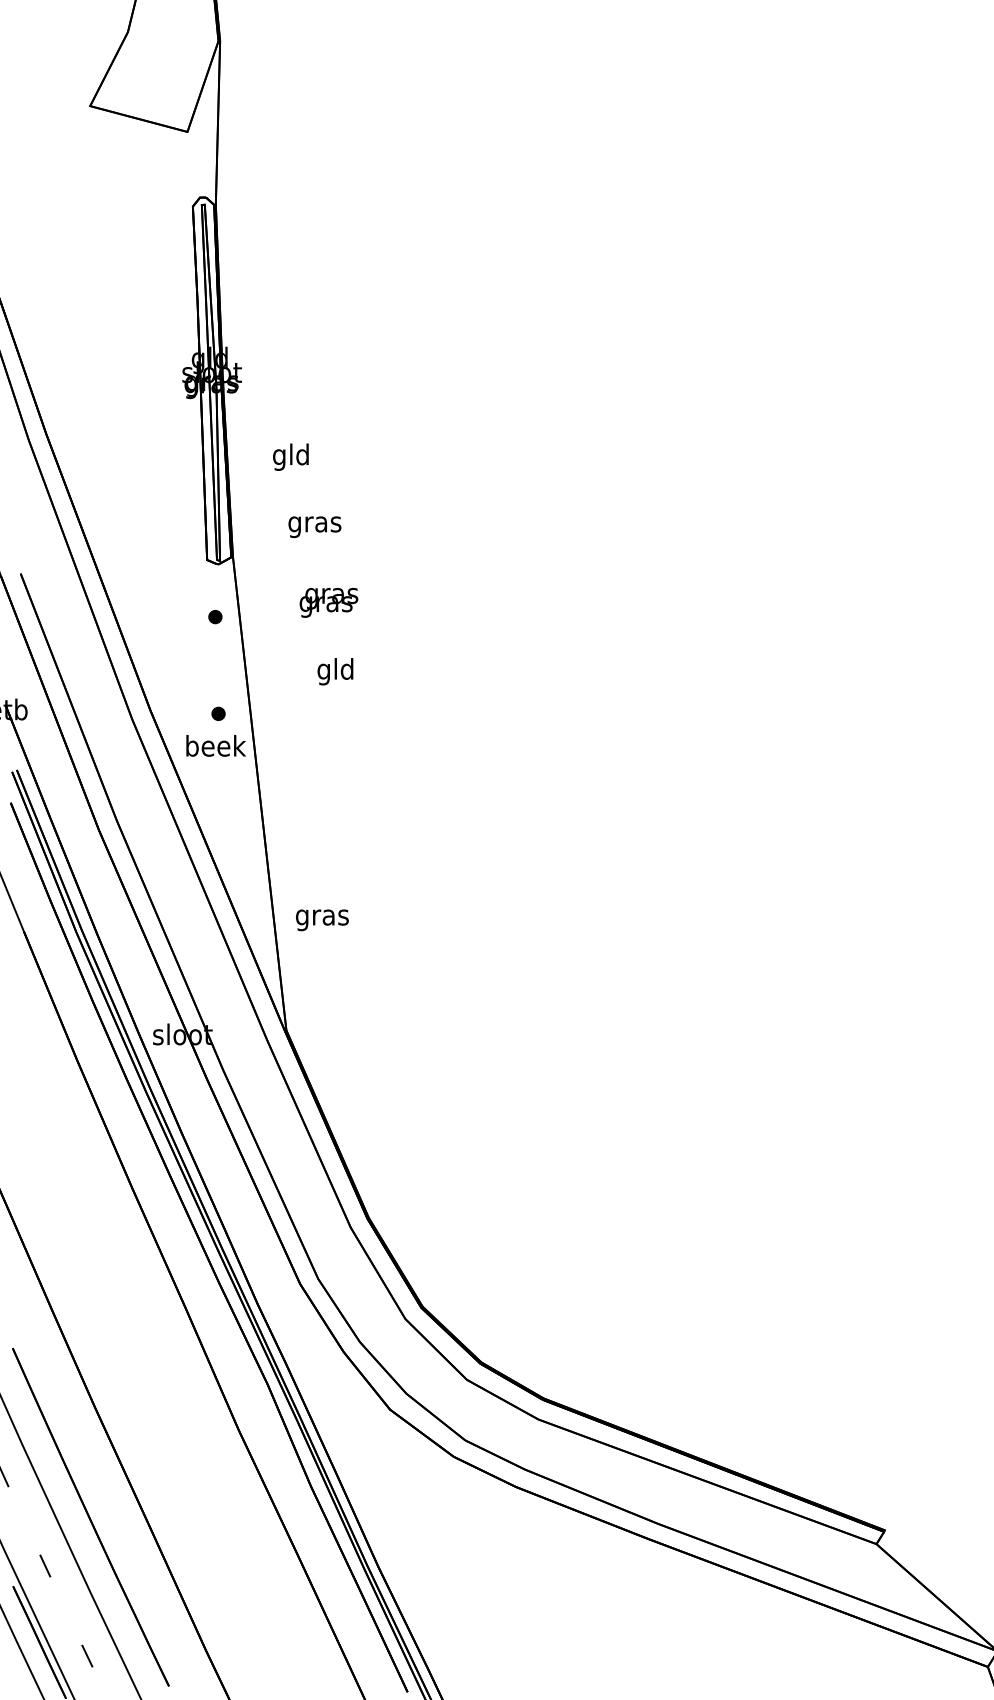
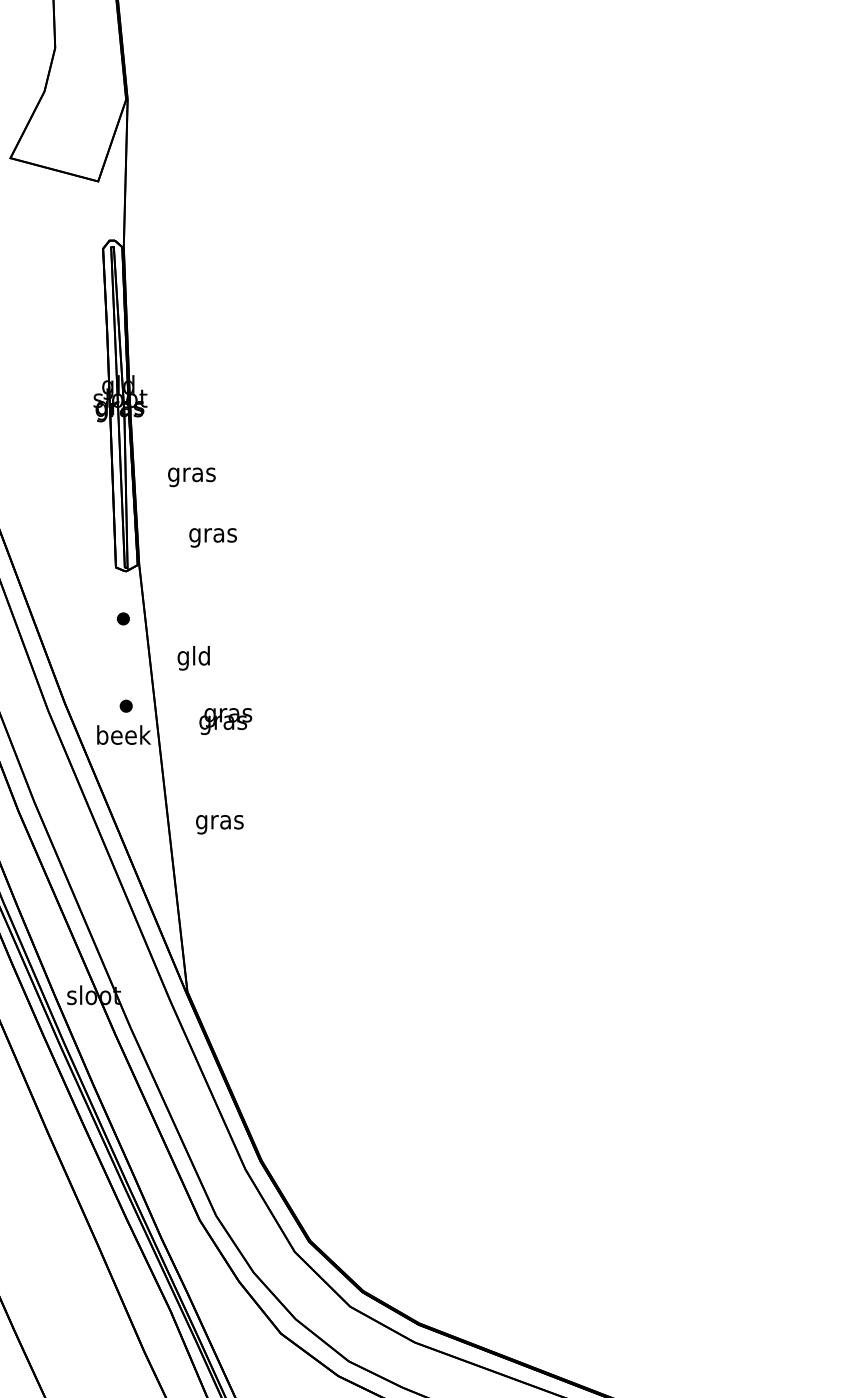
text: (290, 456) -> (191, 474), gld -> gras
text: (328, 602) -> (225, 721), moved
text: (335, 671) -> (193, 658), moved
text: (322, 920) -> (219, 824), moved

